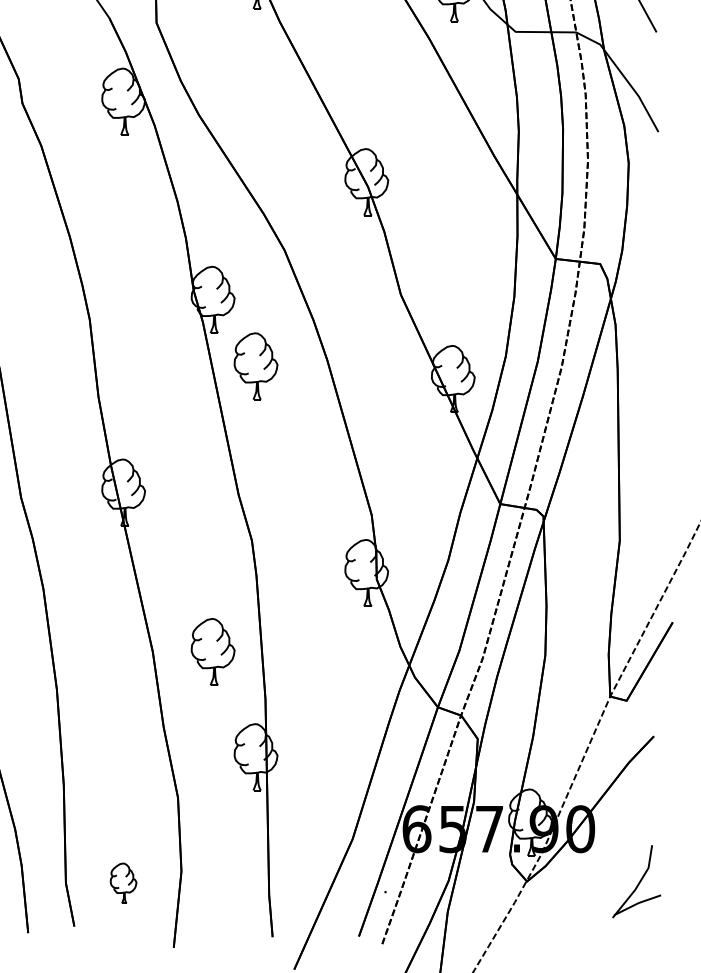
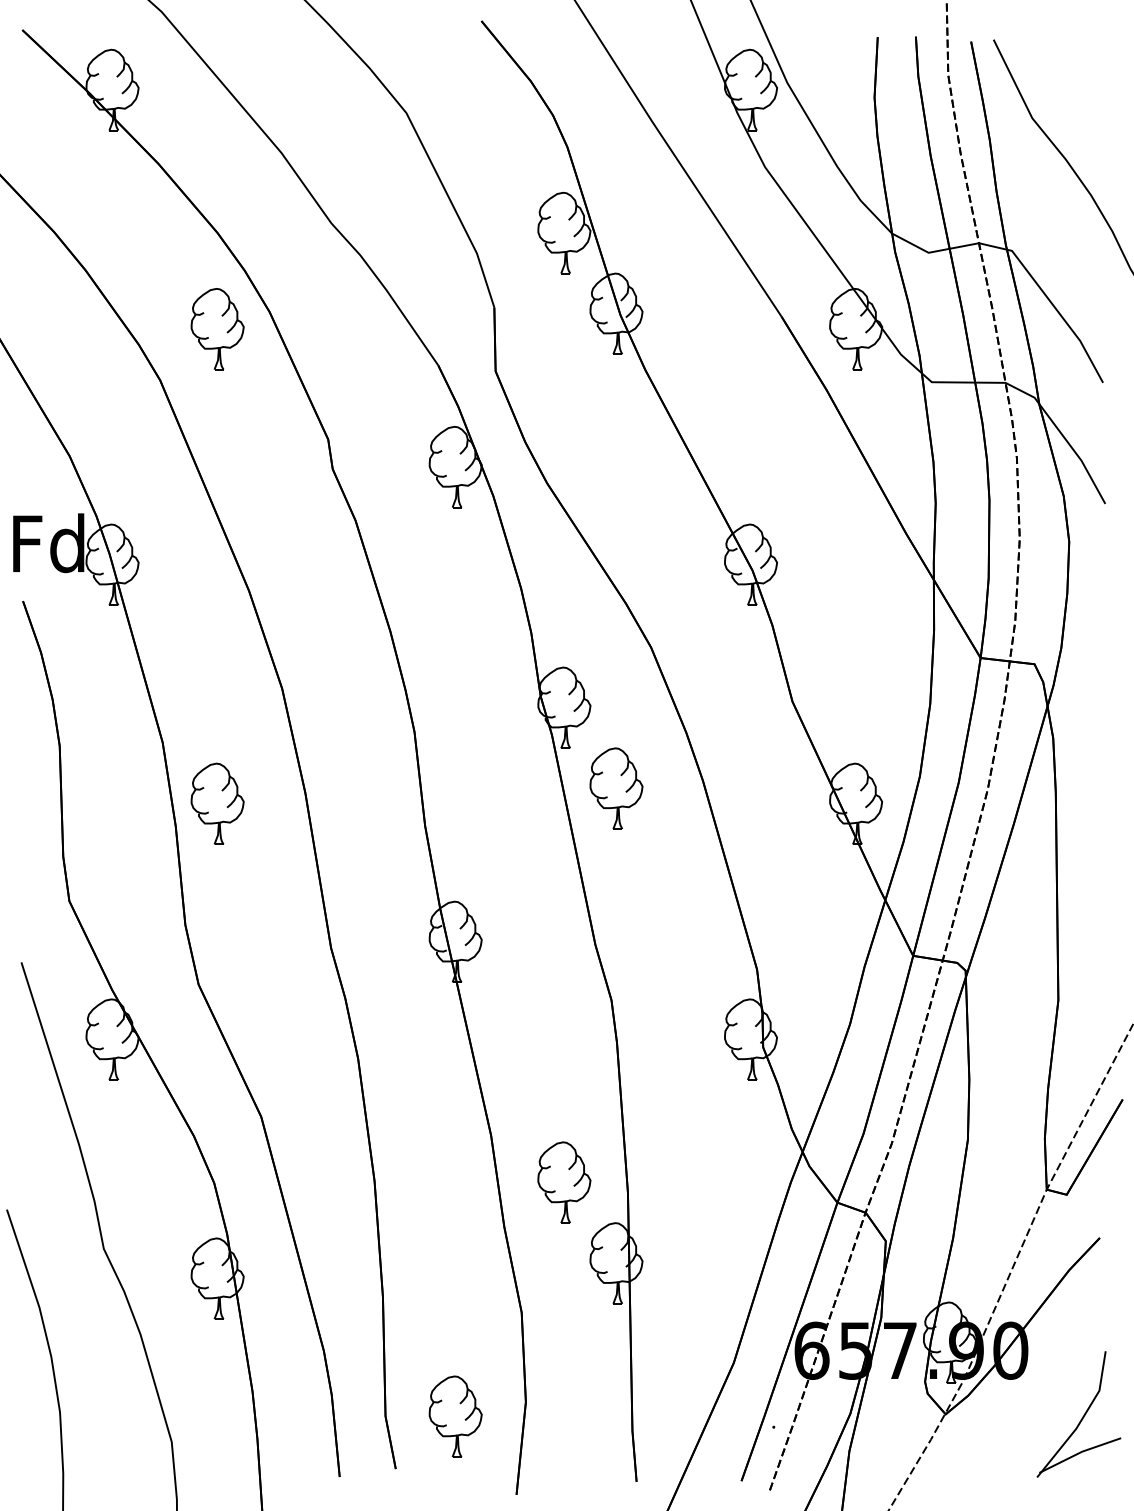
part: (213, 651) -> (564, 1182), moved
part: (636, 881) -> (1078, 1414), size x1.43
part: (123, 883) -> (455, 1416), size x1.67

